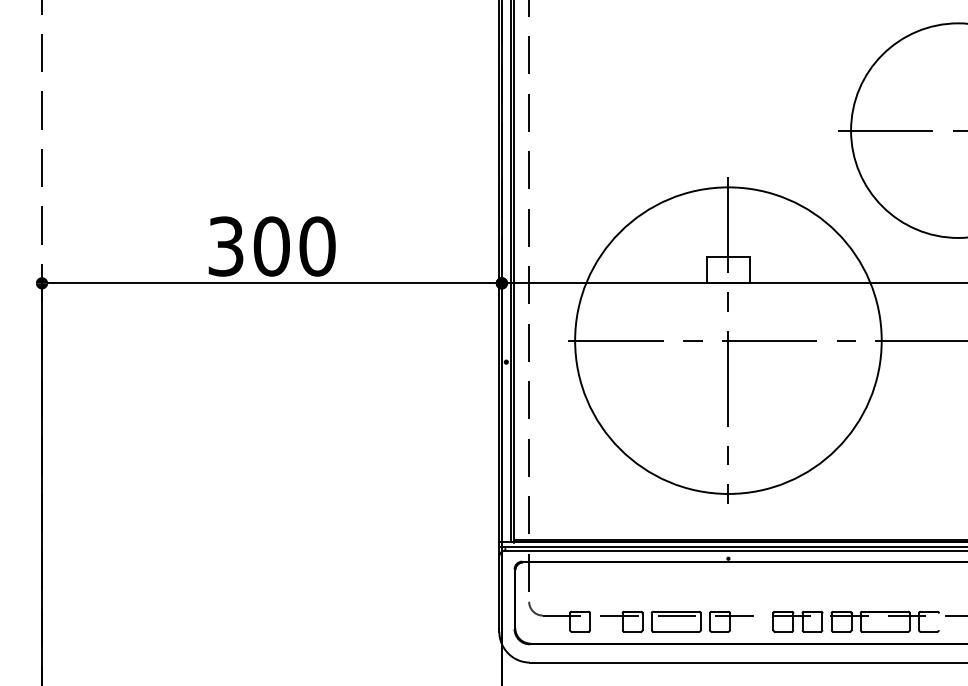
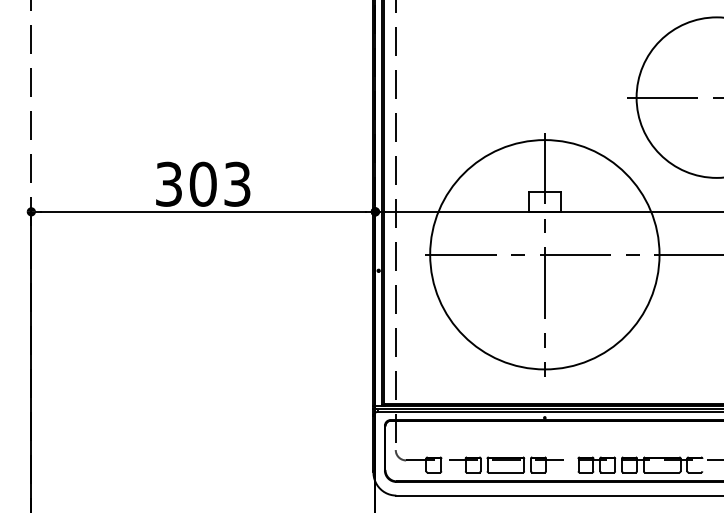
text: (317, 246) -> (237, 184), 300 -> 303

